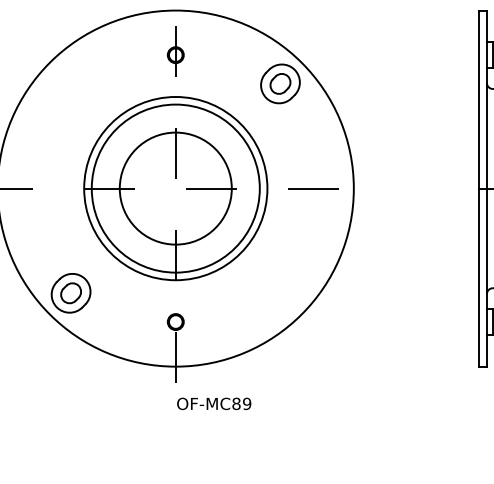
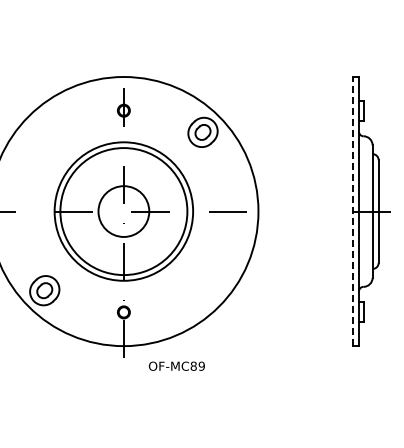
circle: (175, 188) -> (123, 211), size x0.6
line: (478, 188) -> (352, 211), solid -> dashed
text: (213, 402) -> (176, 365), moved

